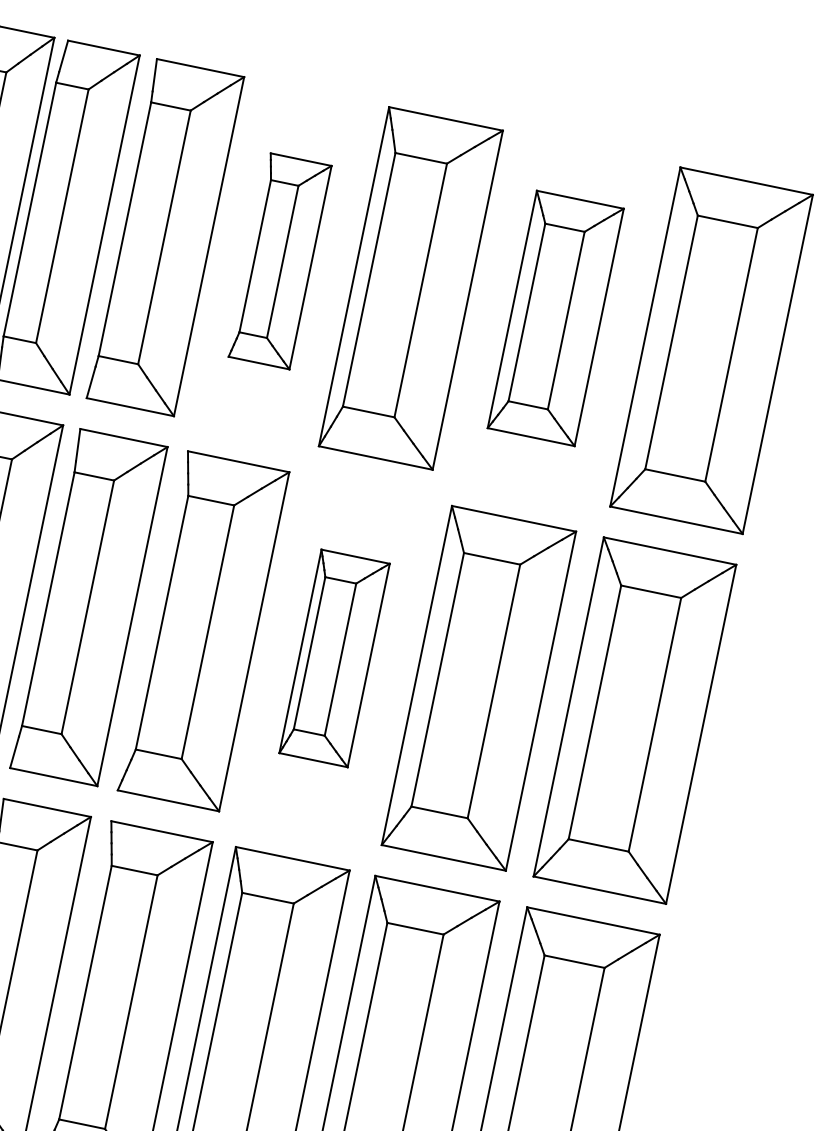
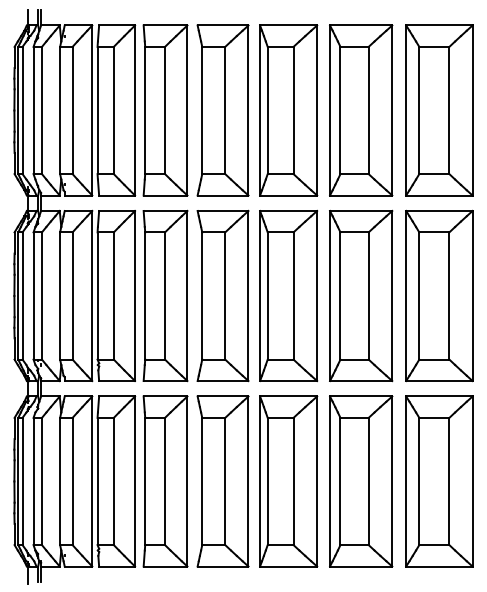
part: (279, 261) -> (222, 110), size x1.67
part: (556, 318) -> (361, 110), size x1.43
part: (334, 657) -> (288, 295), size x1.67

